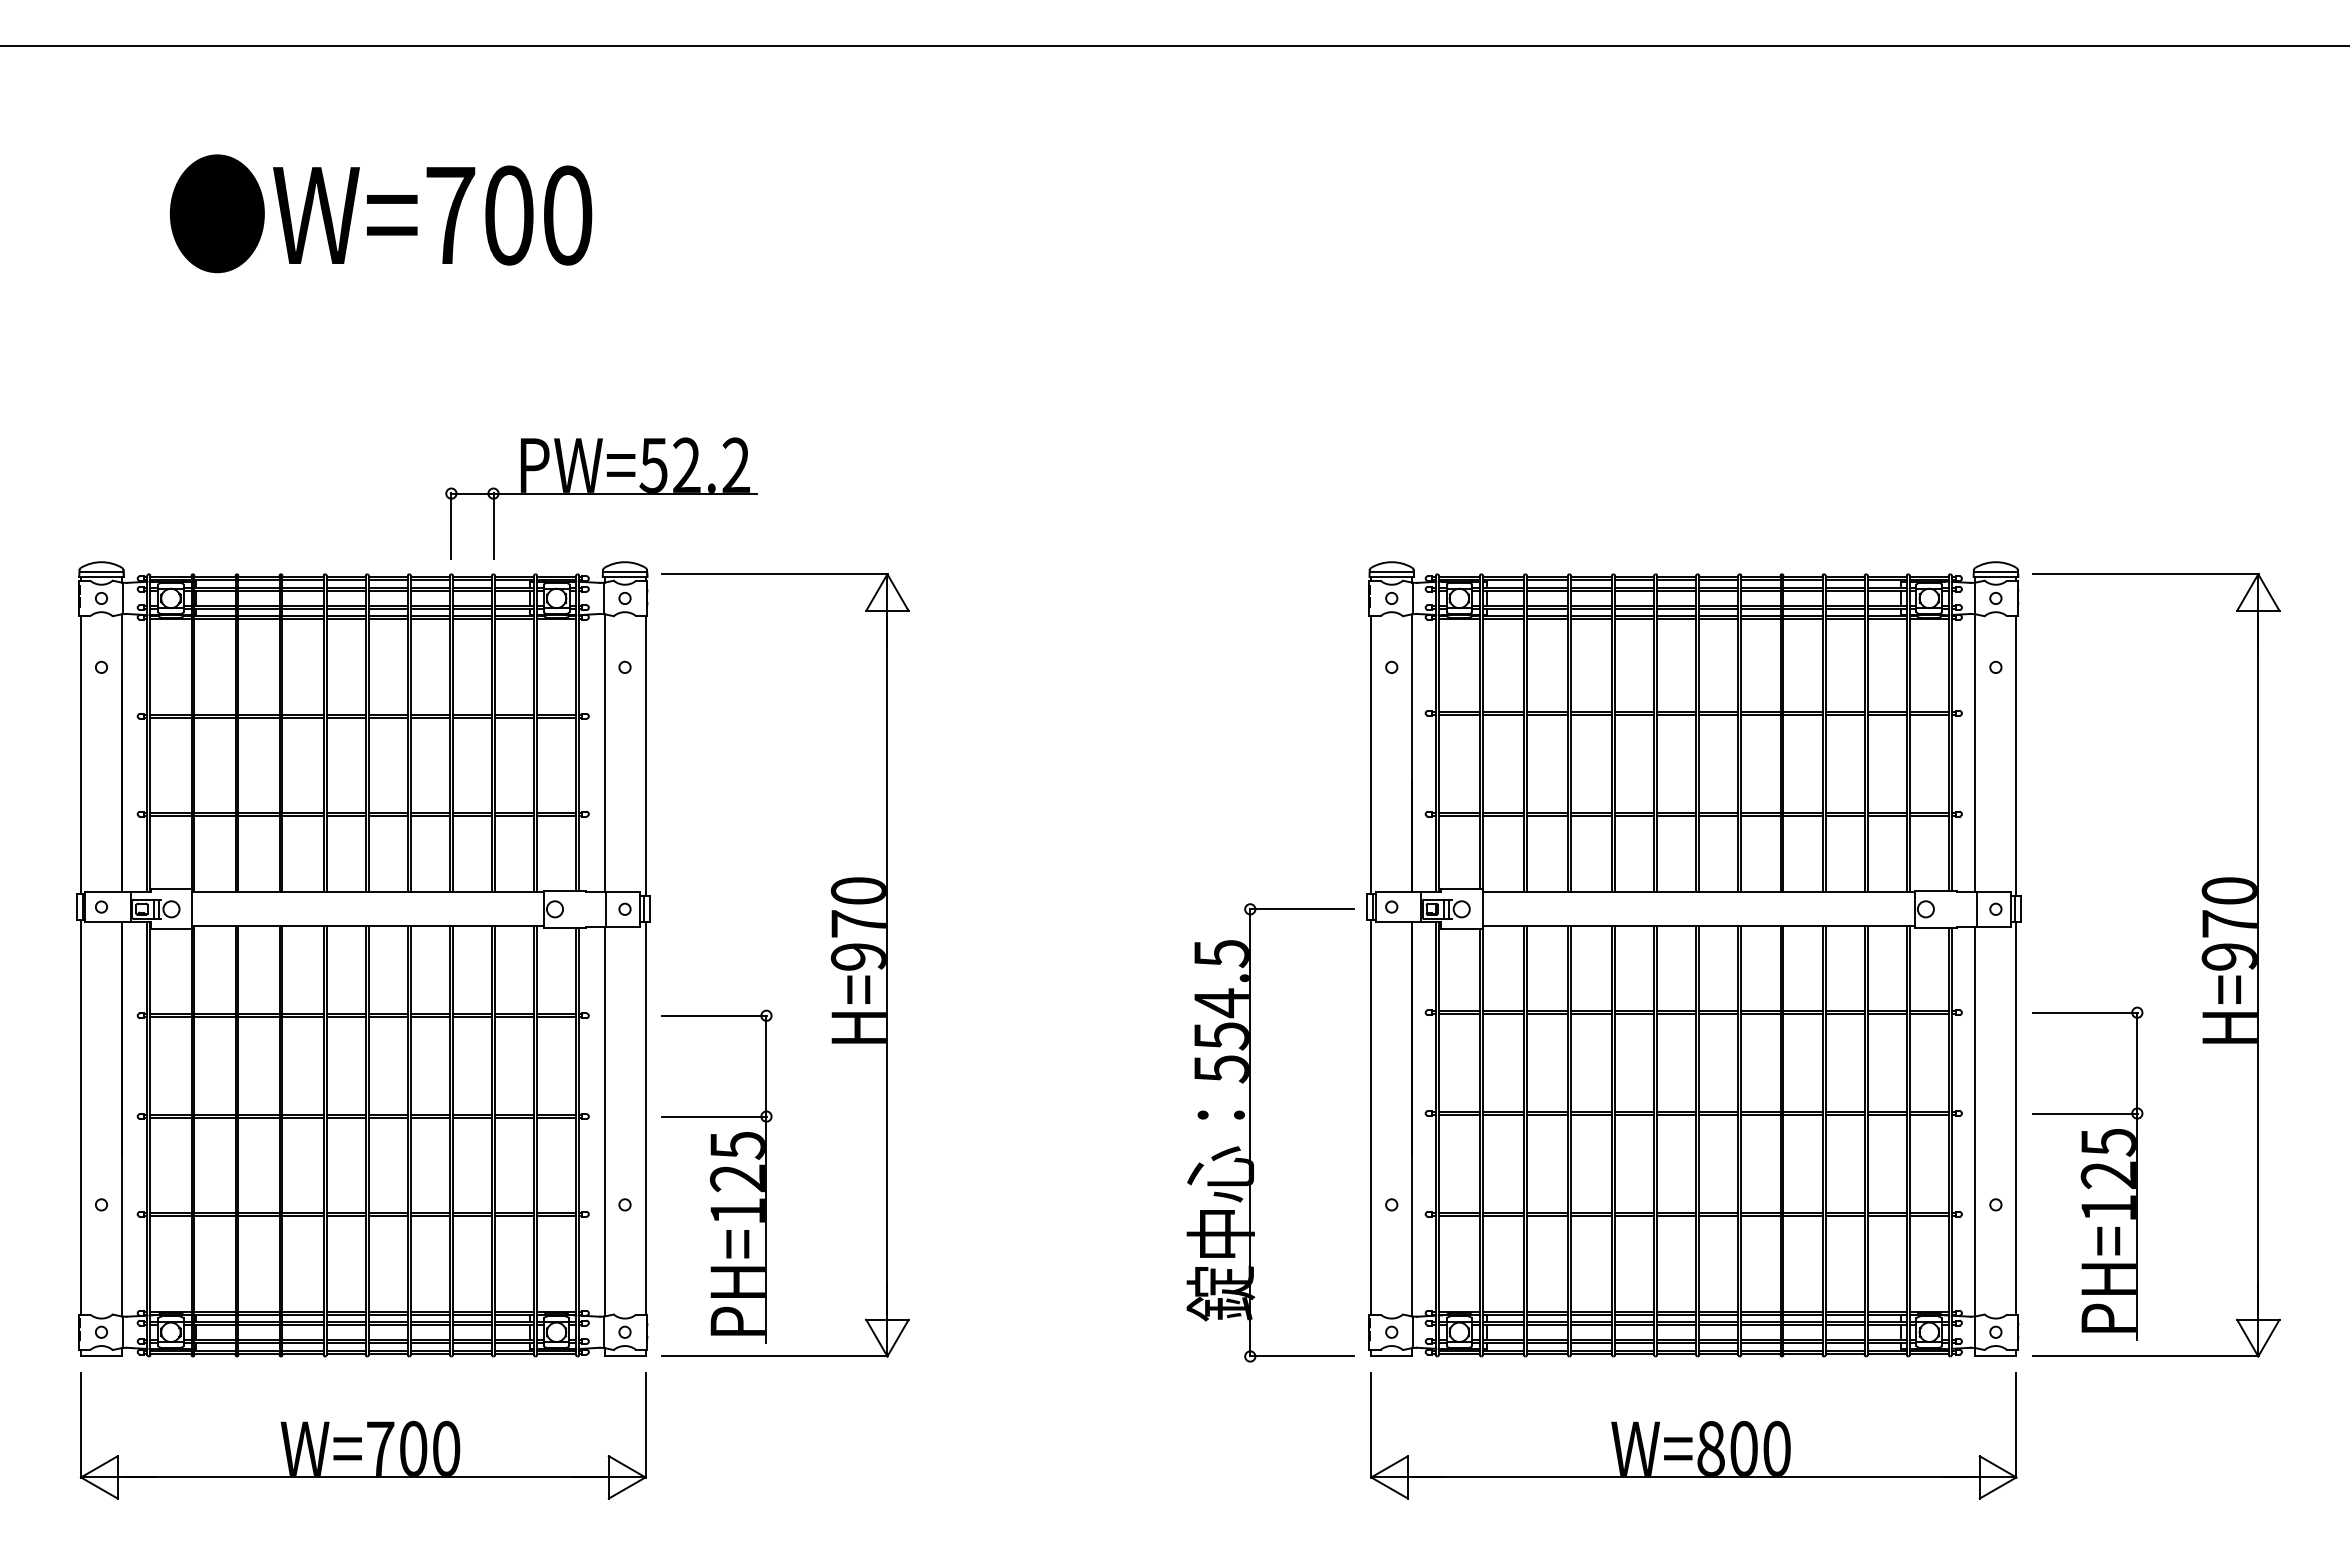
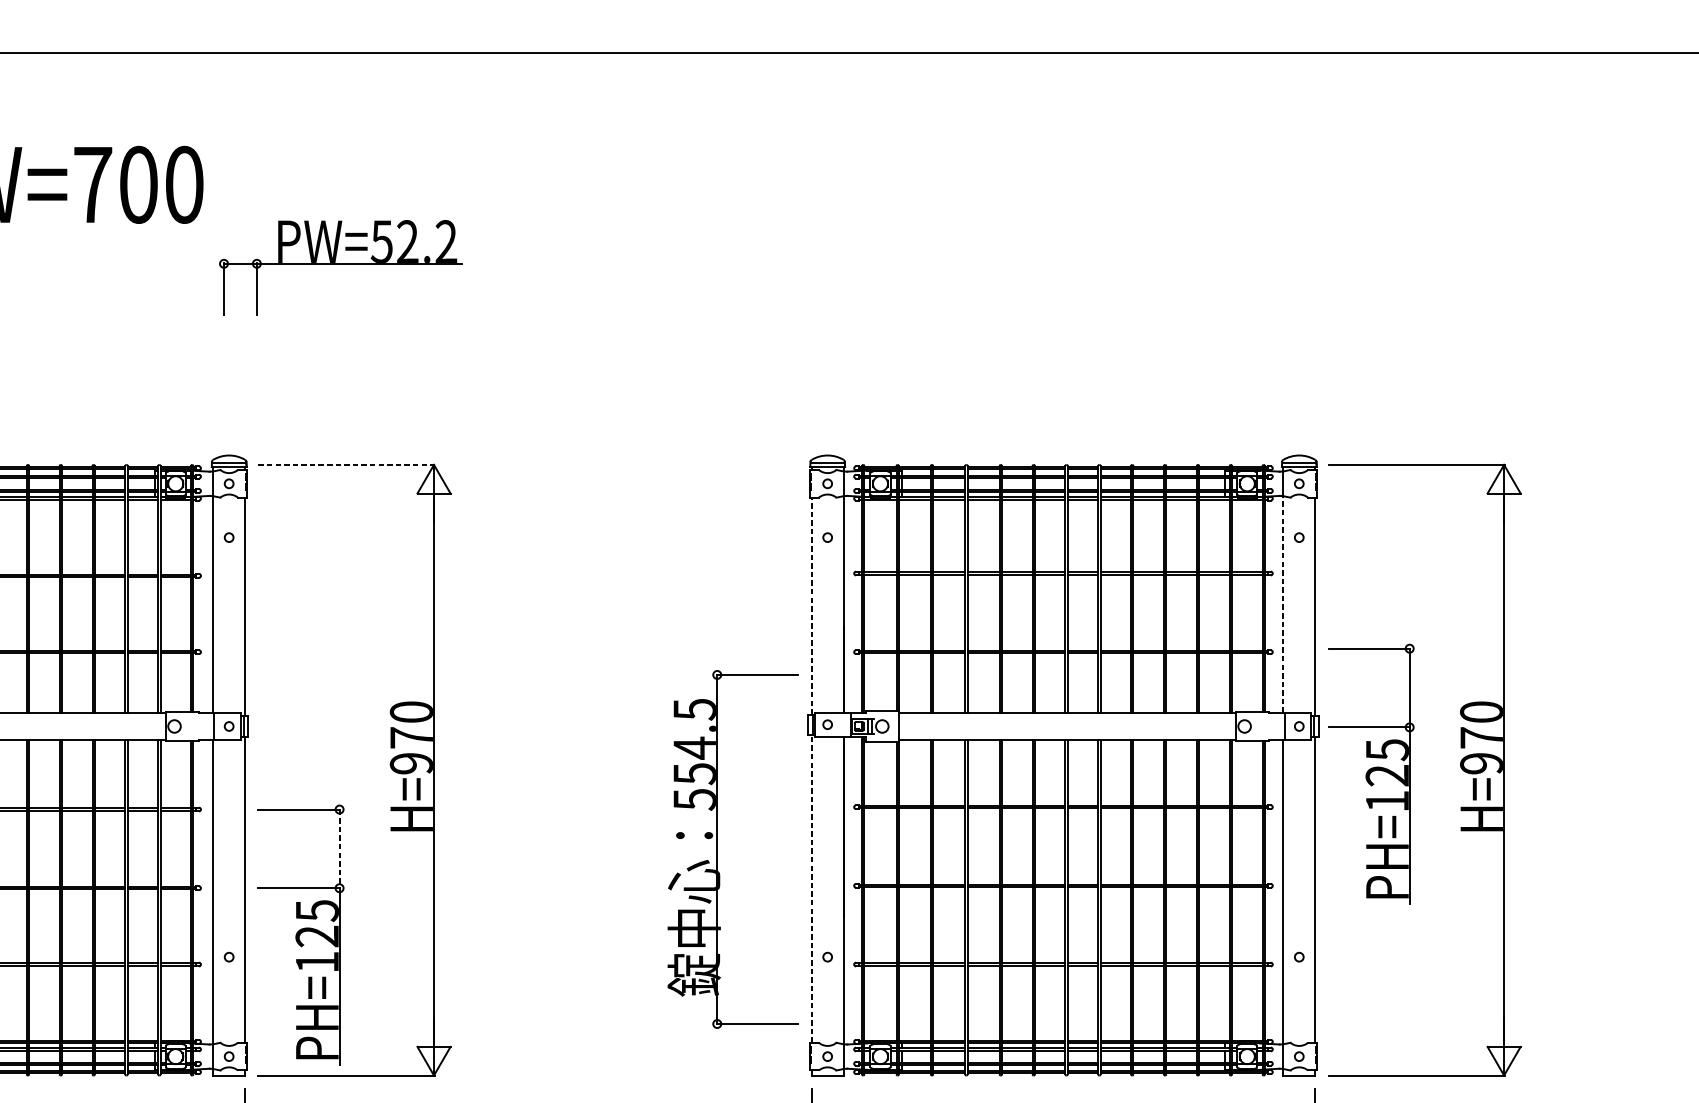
part: (601, 498) -> (341, 267), moved
line: (775, 574) -> (346, 465), solid -> dashed
line: (1975, 753) -> (1283, 604), solid -> dashed
line: (1371, 755) -> (811, 606), solid -> dashed
line: (766, 1066) -> (339, 849), solid -> dashed
line: (1371, 1116) -> (811, 888), solid -> dashed
part: (1250, 1132) -> (717, 849), moved
part: (2087, 1173) -> (1370, 774), moved

